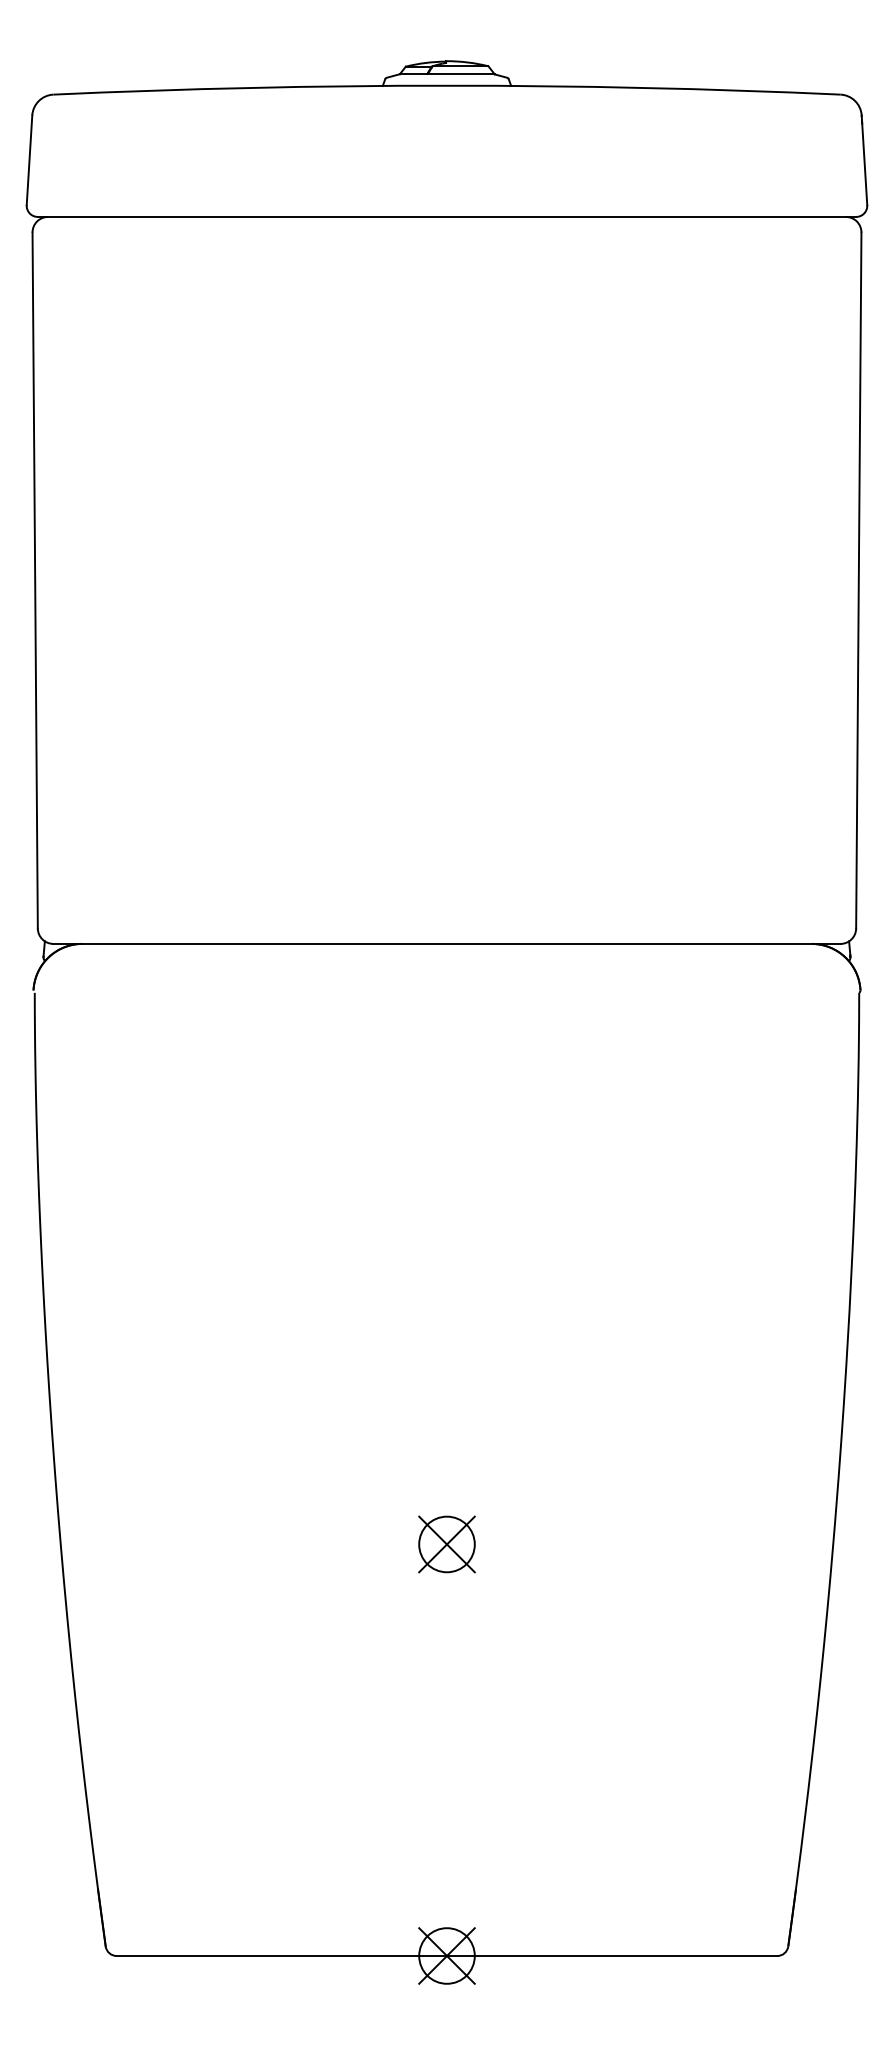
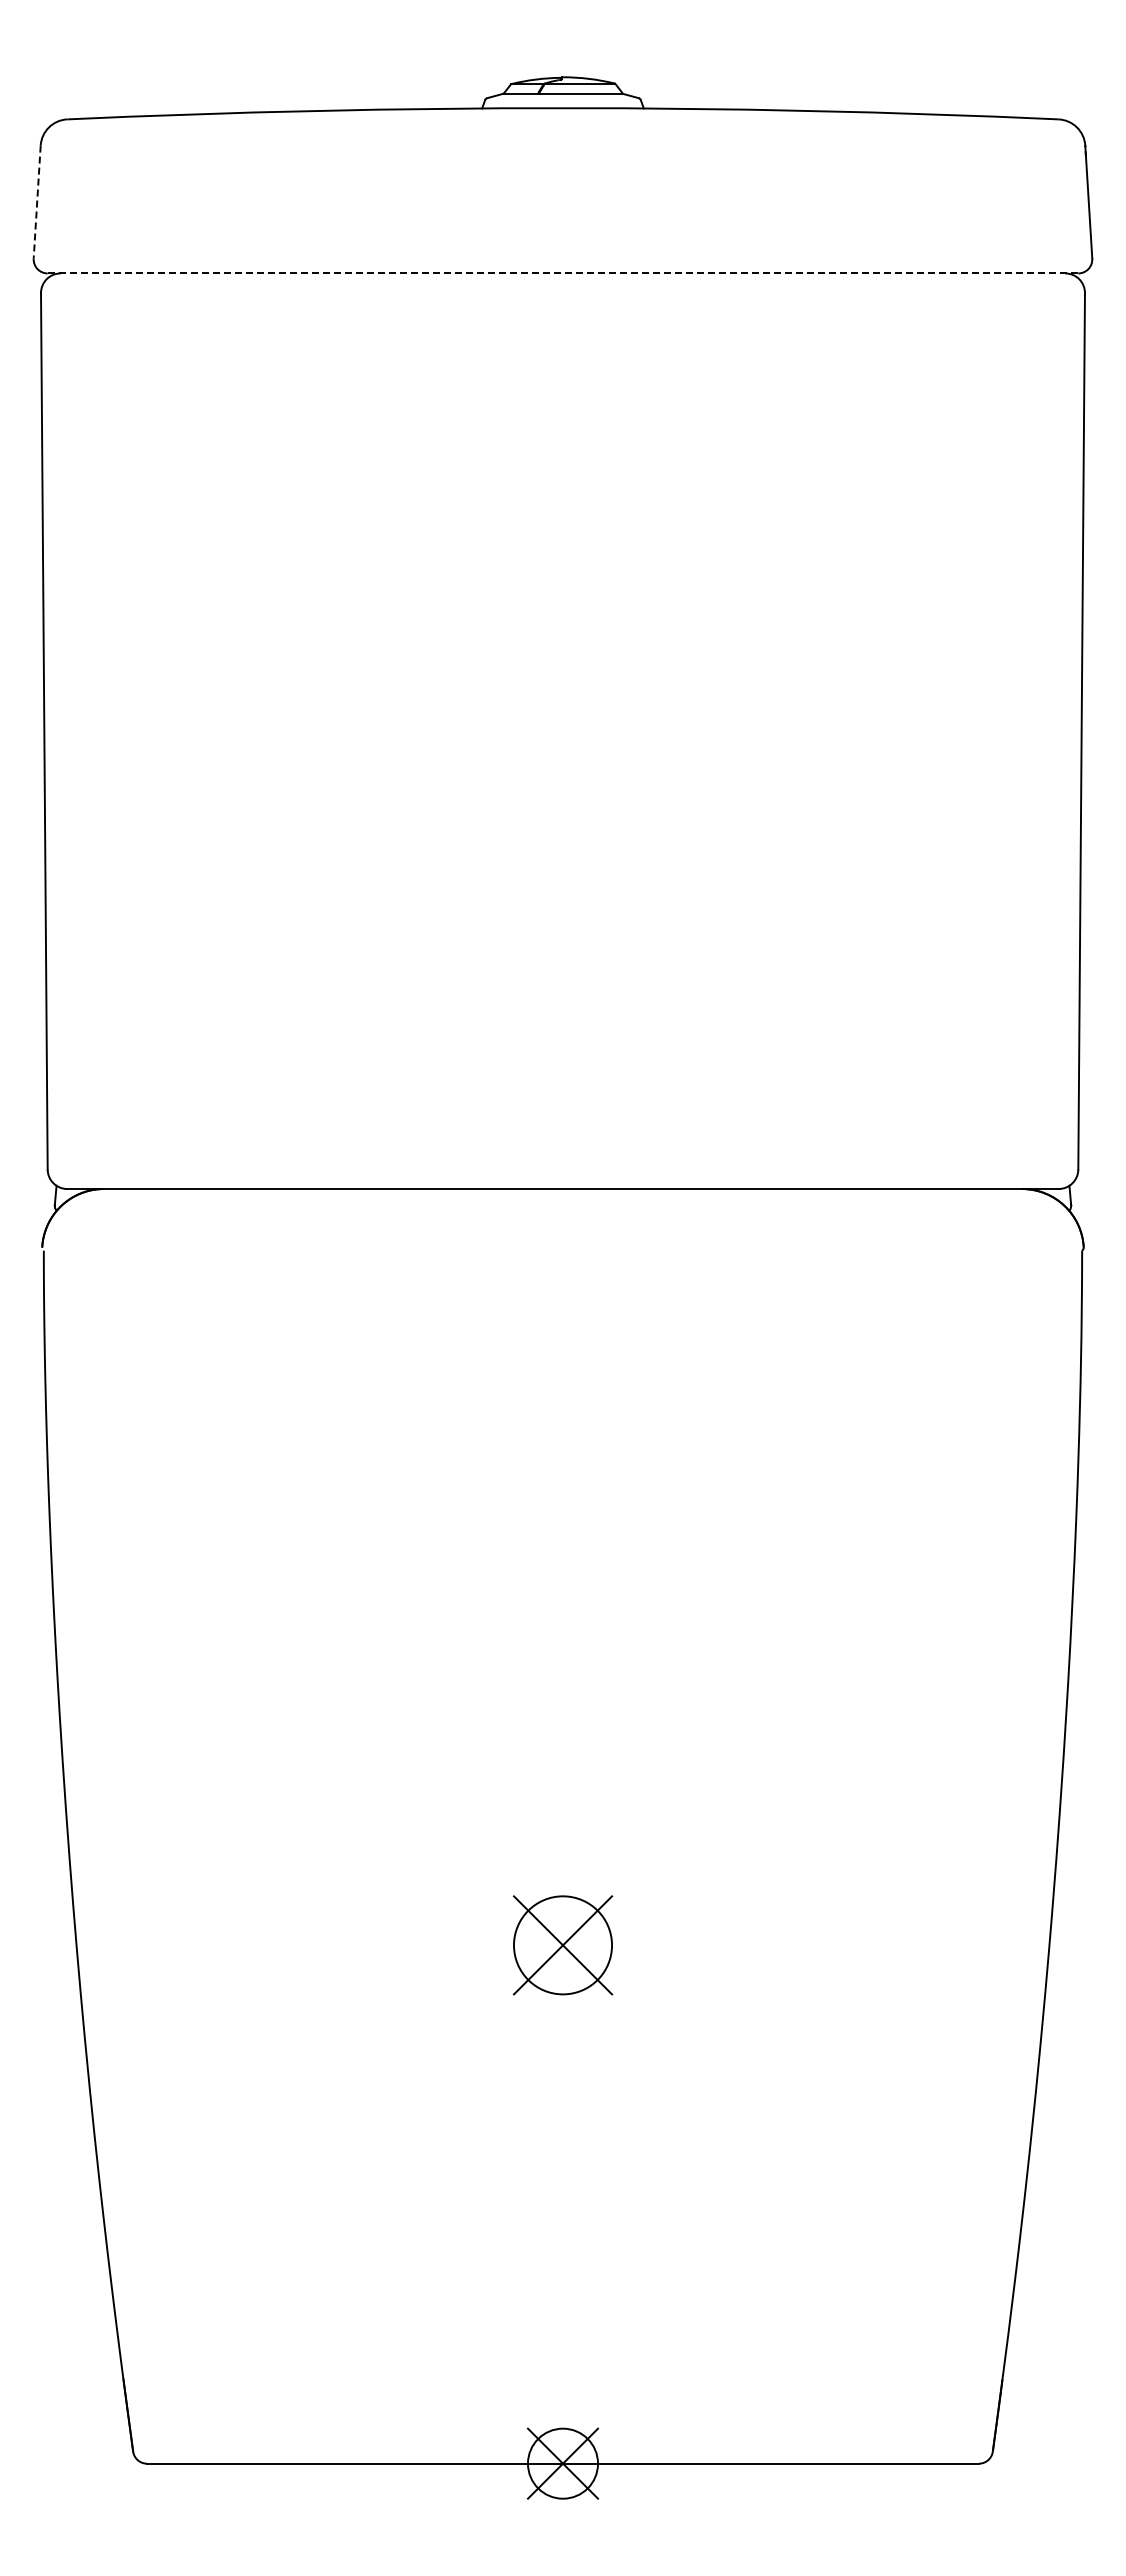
line: (29, 160) -> (37, 202), solid -> dashed
line: (447, 216) -> (563, 273), solid -> dashed
part: (446, 1544) -> (562, 1945), size x1.4

